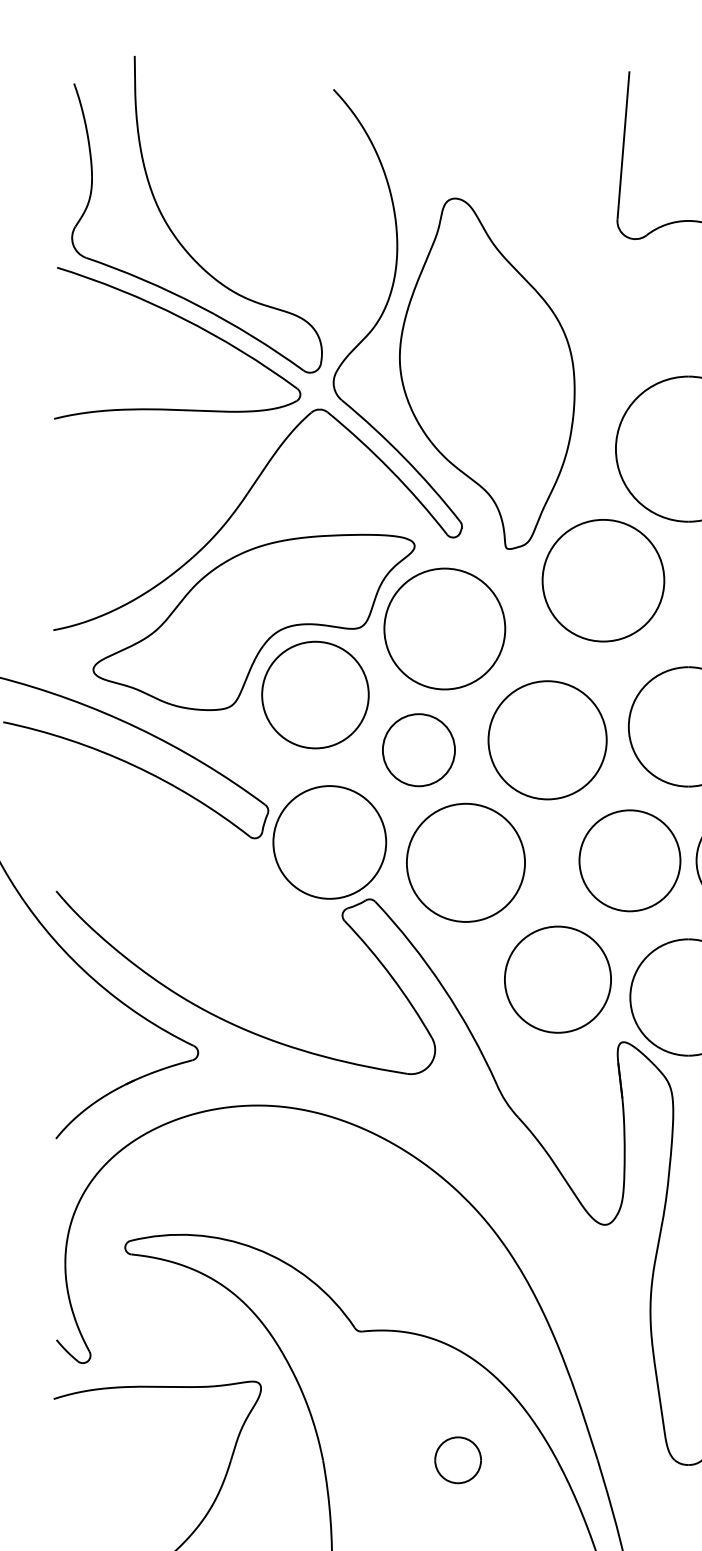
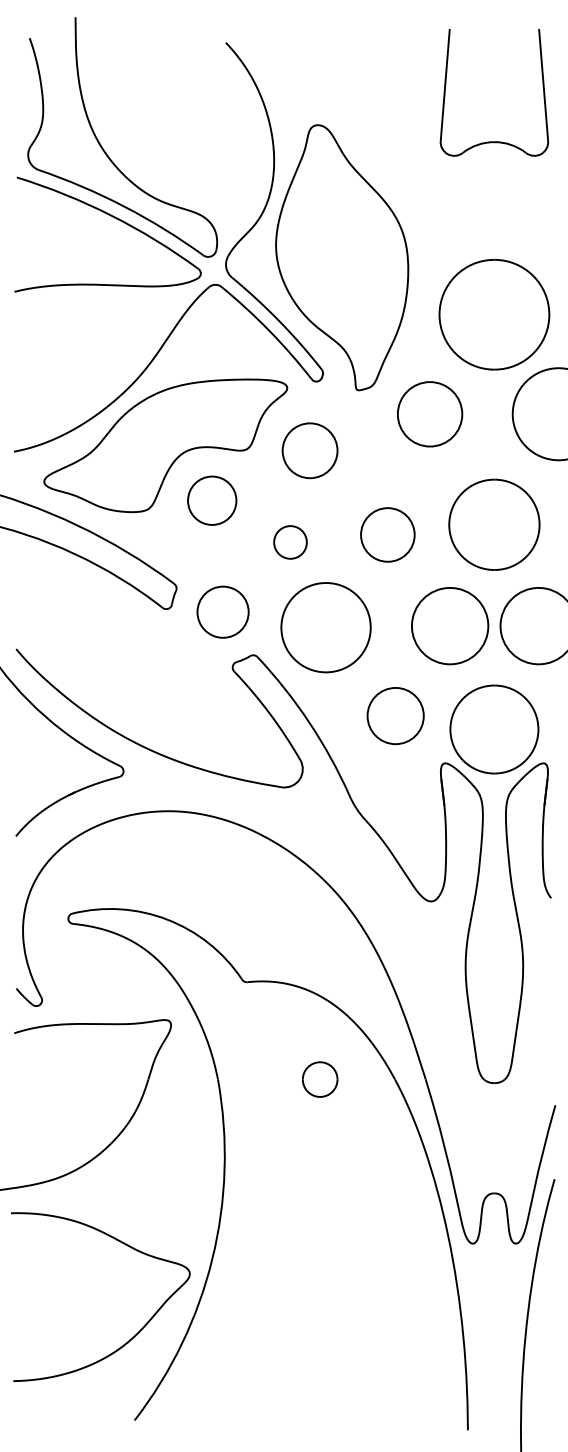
circle: (602, 581) -> (429, 414), size x0.7
circle: (444, 628) -> (309, 450), size x0.6
circle: (314, 694) -> (211, 500), size x0.6
circle: (547, 739) -> (387, 534), size x0.6
circle: (418, 750) -> (290, 542), size x0.6
circle: (329, 841) -> (222, 611), size x0.6
circle: (557, 978) -> (395, 715), size x0.7

